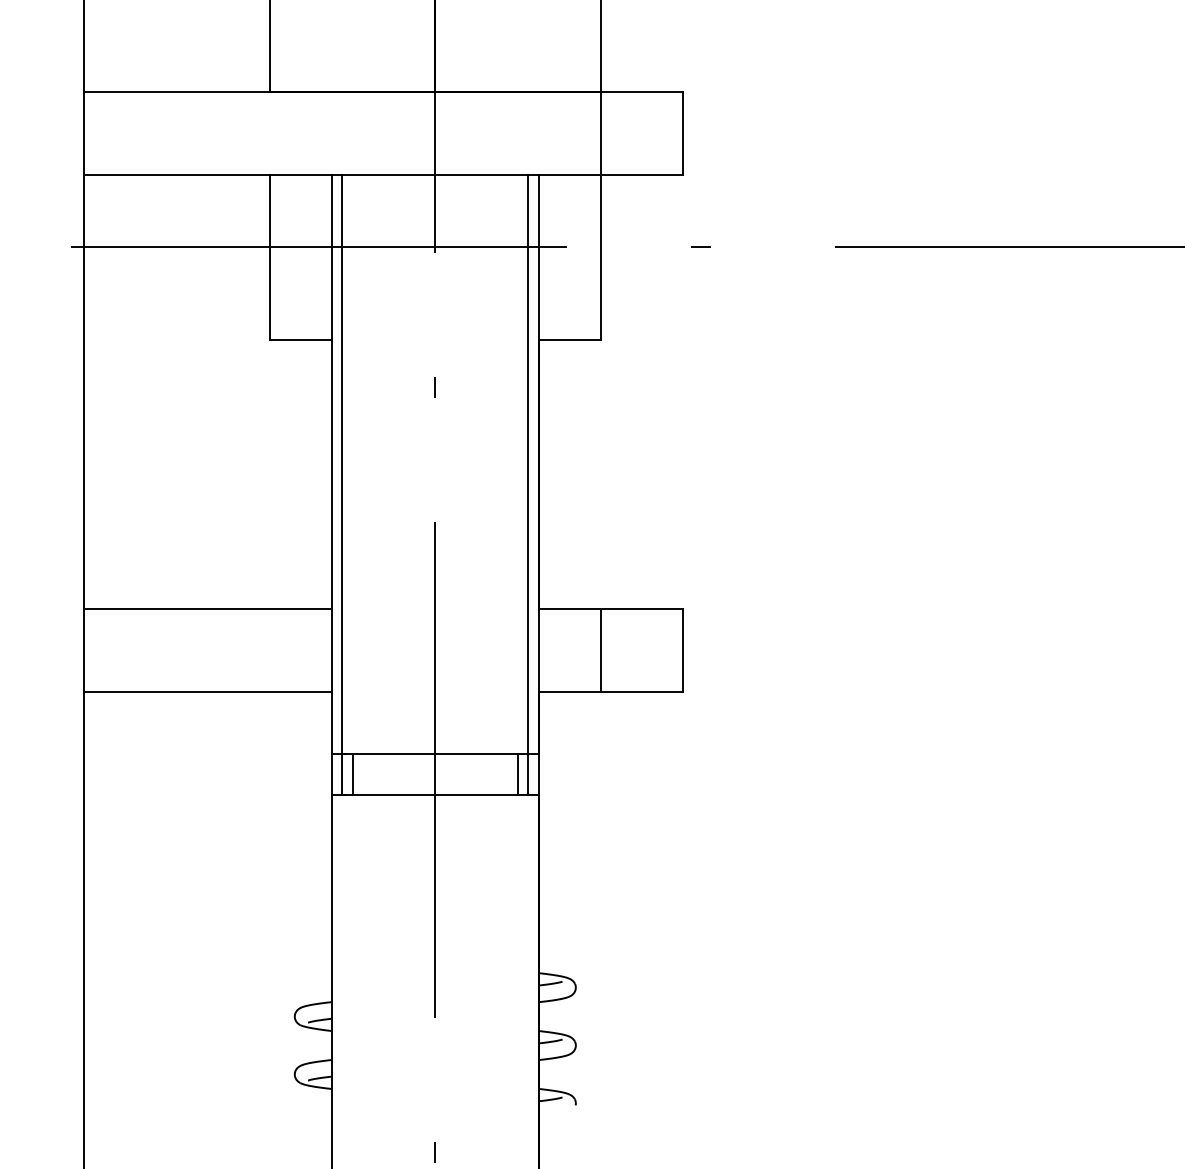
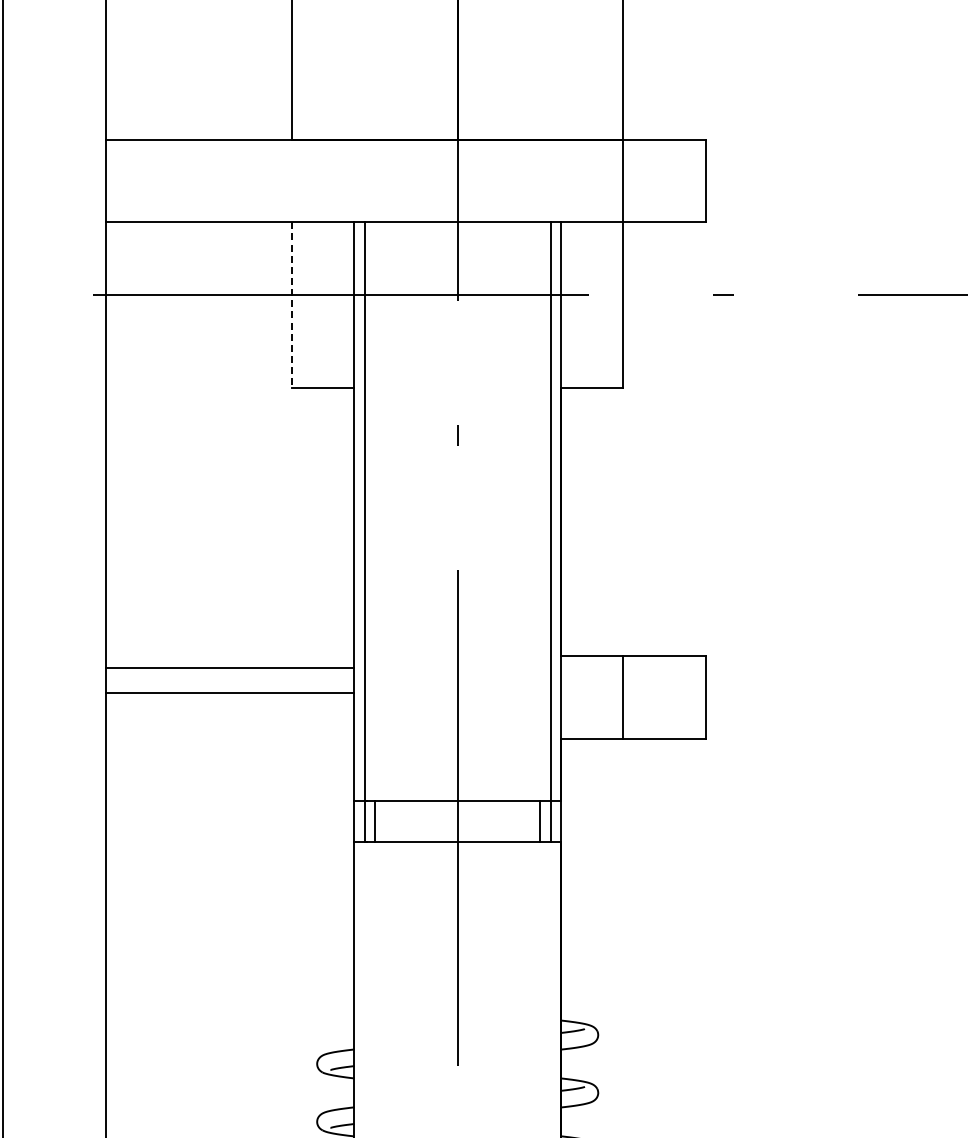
line: (269, 257) -> (291, 304), solid -> dashed
line: (207, 608) -> (229, 692), moved
line: (207, 691) -> (229, 667), moved

